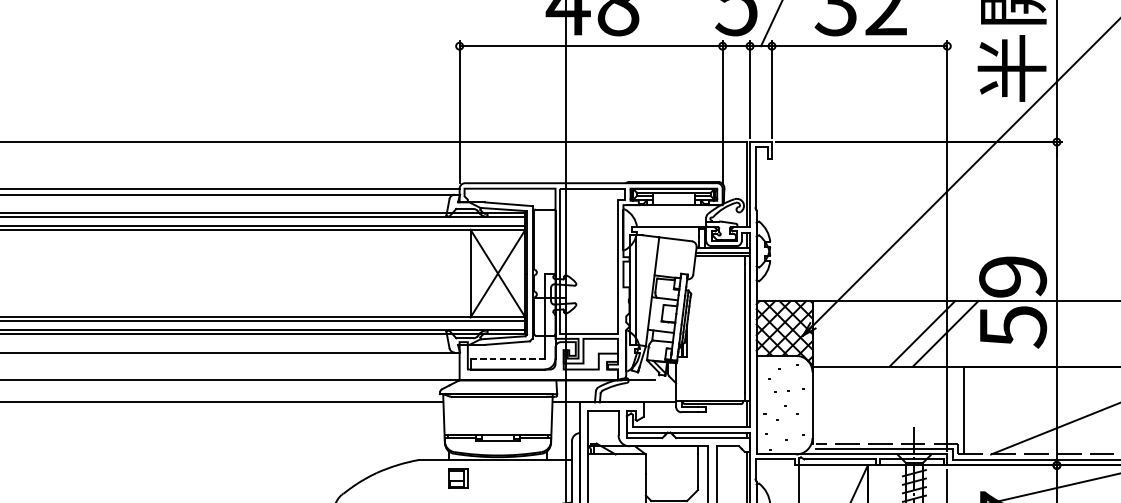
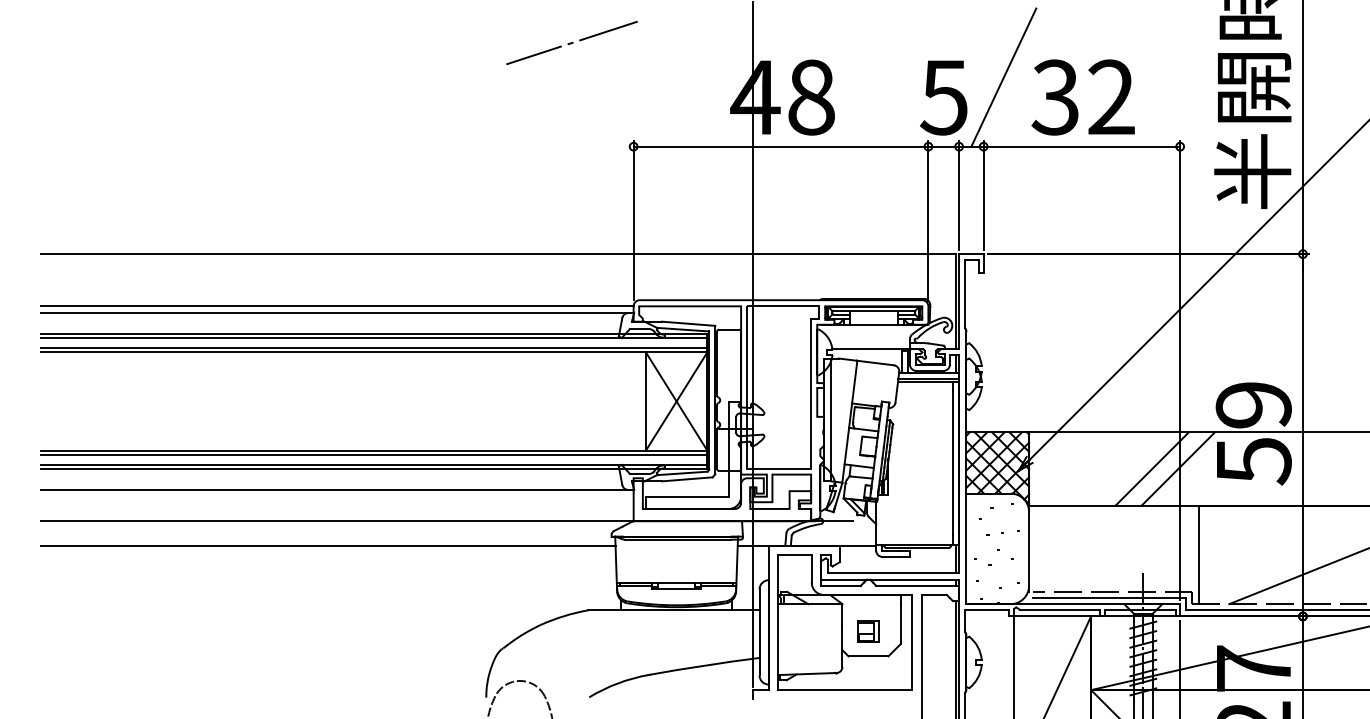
line: (507, 358) -> (687, 496), dashed -> solid
part: (458, 478) -> (868, 631), moved

